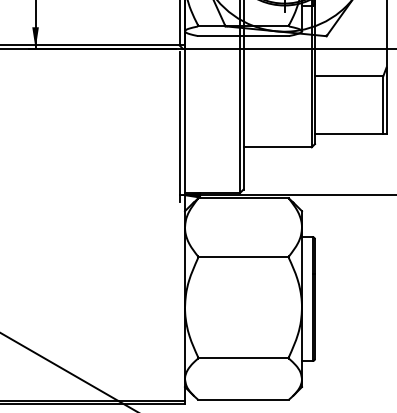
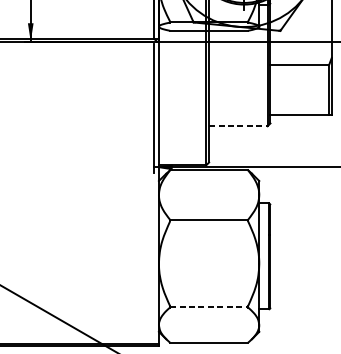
line: (278, 147) -> (239, 126), solid -> dashed
line: (244, 358) -> (209, 307), solid -> dashed

